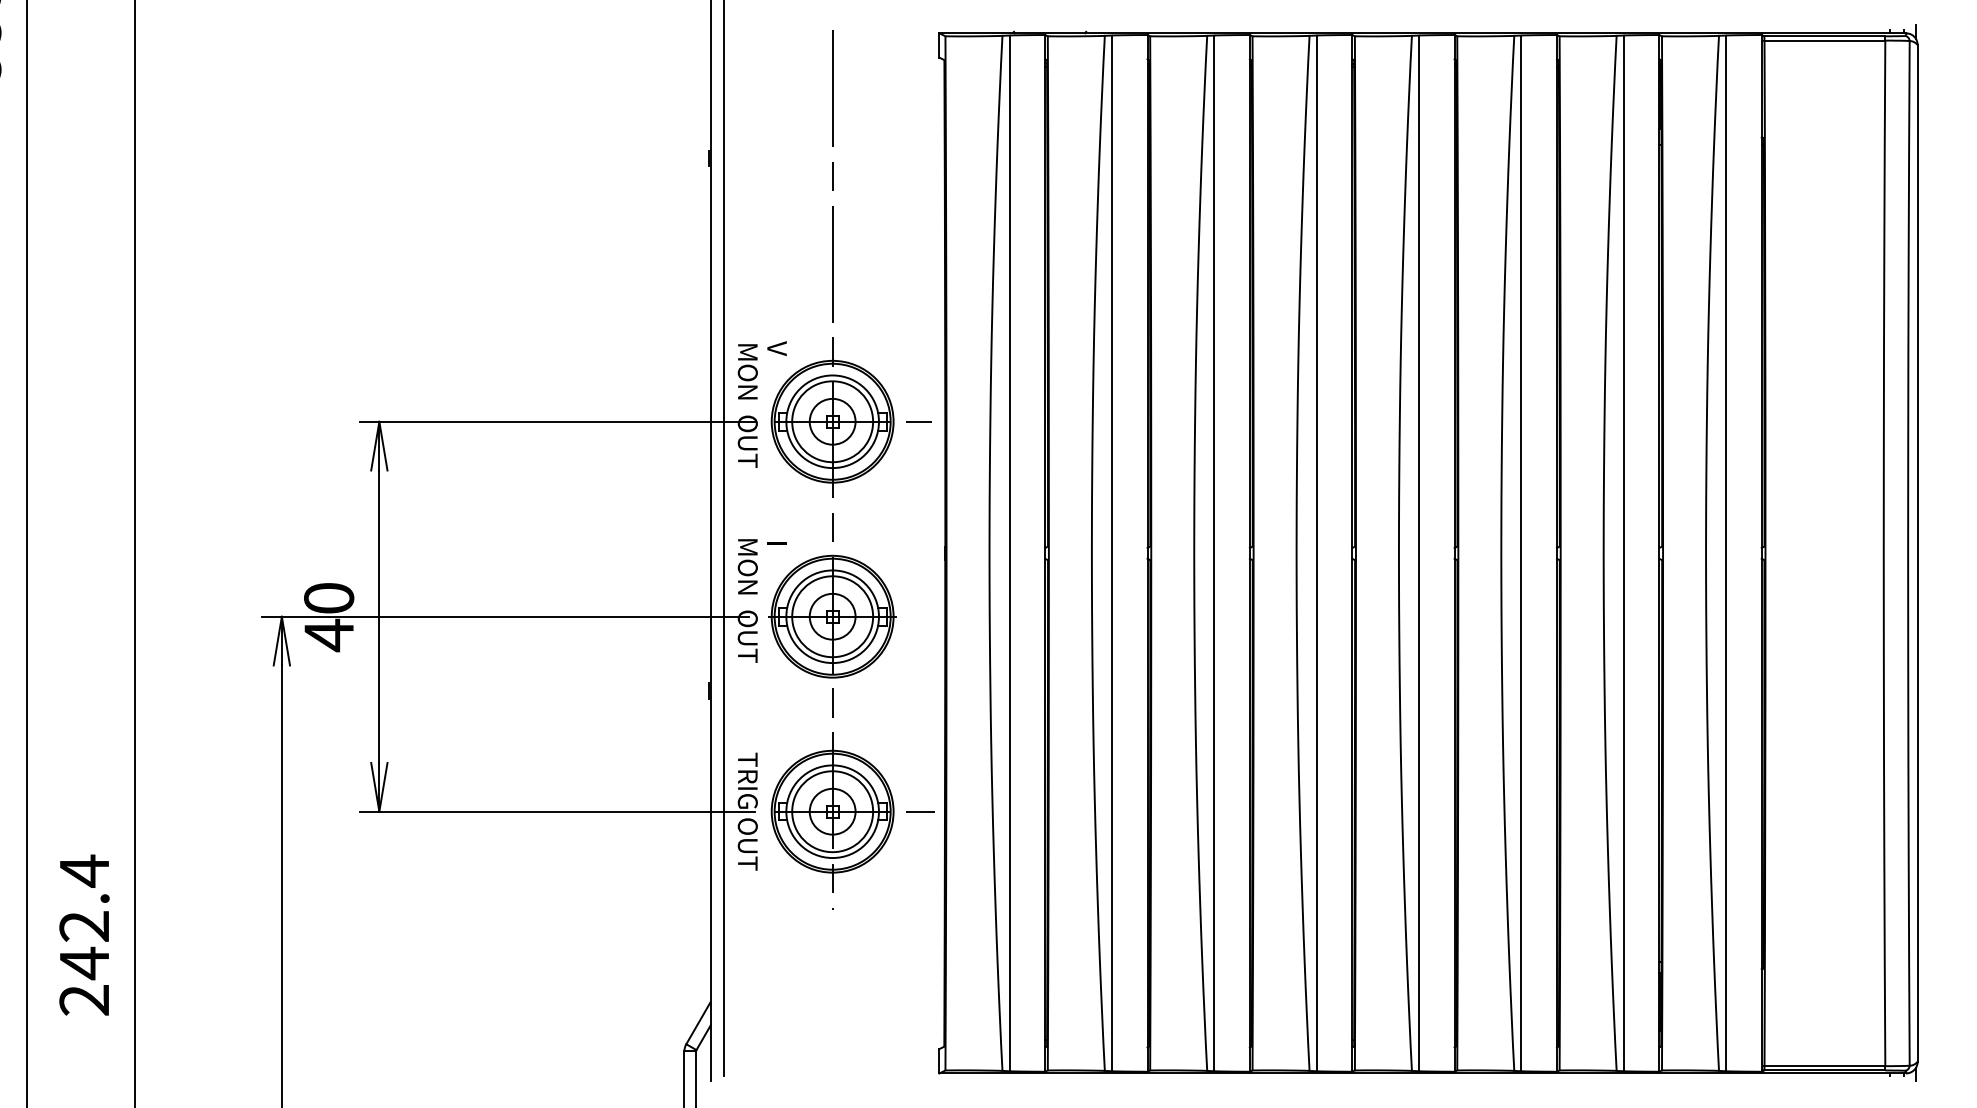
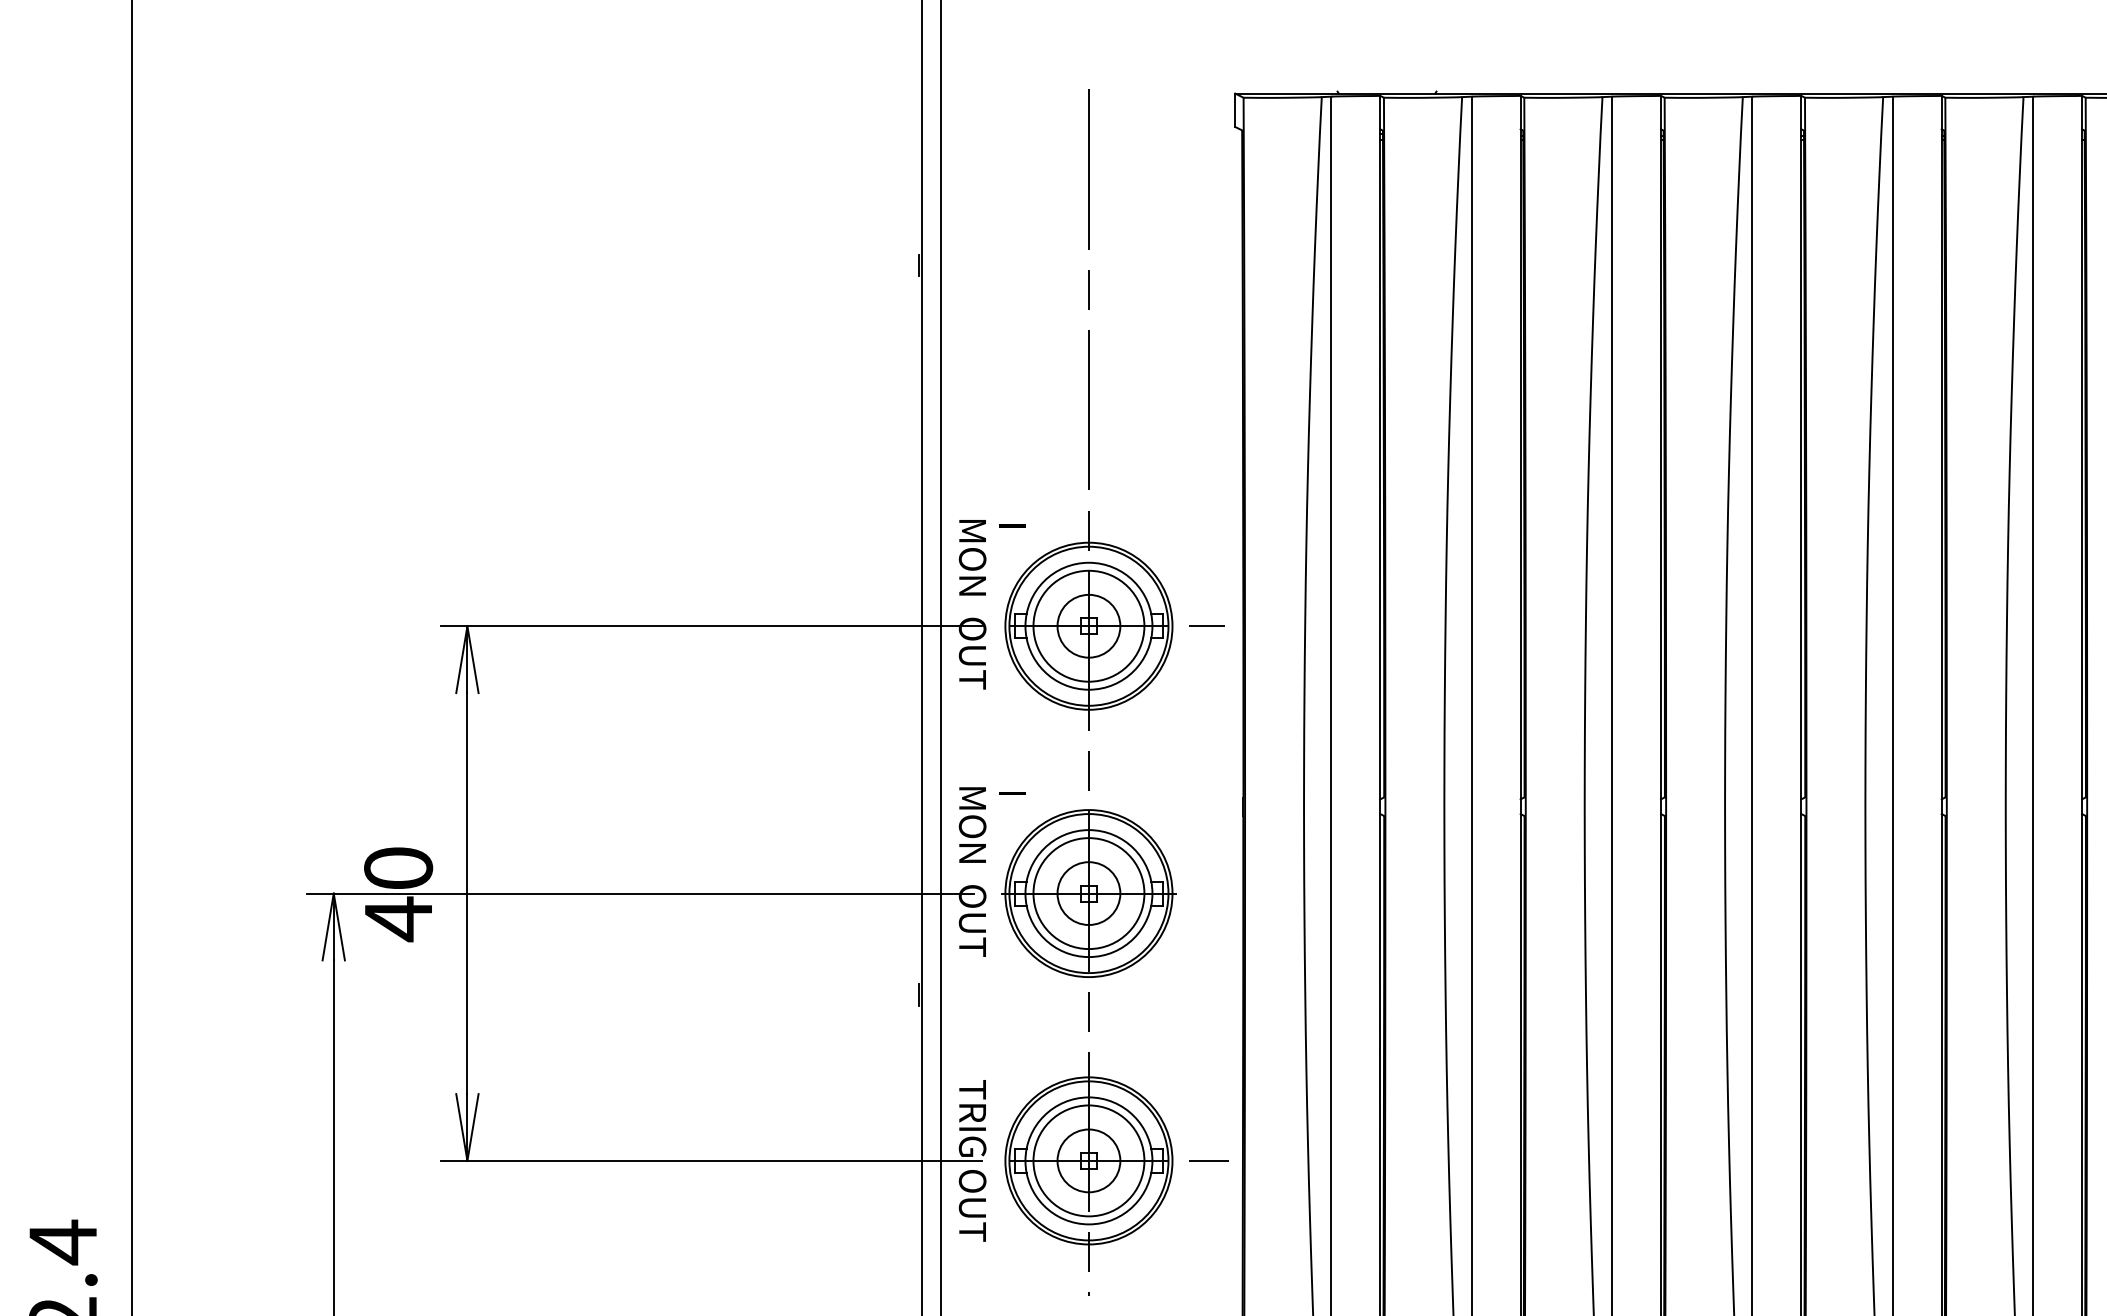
text: (776, 348) -> (1011, 525), V -> I

